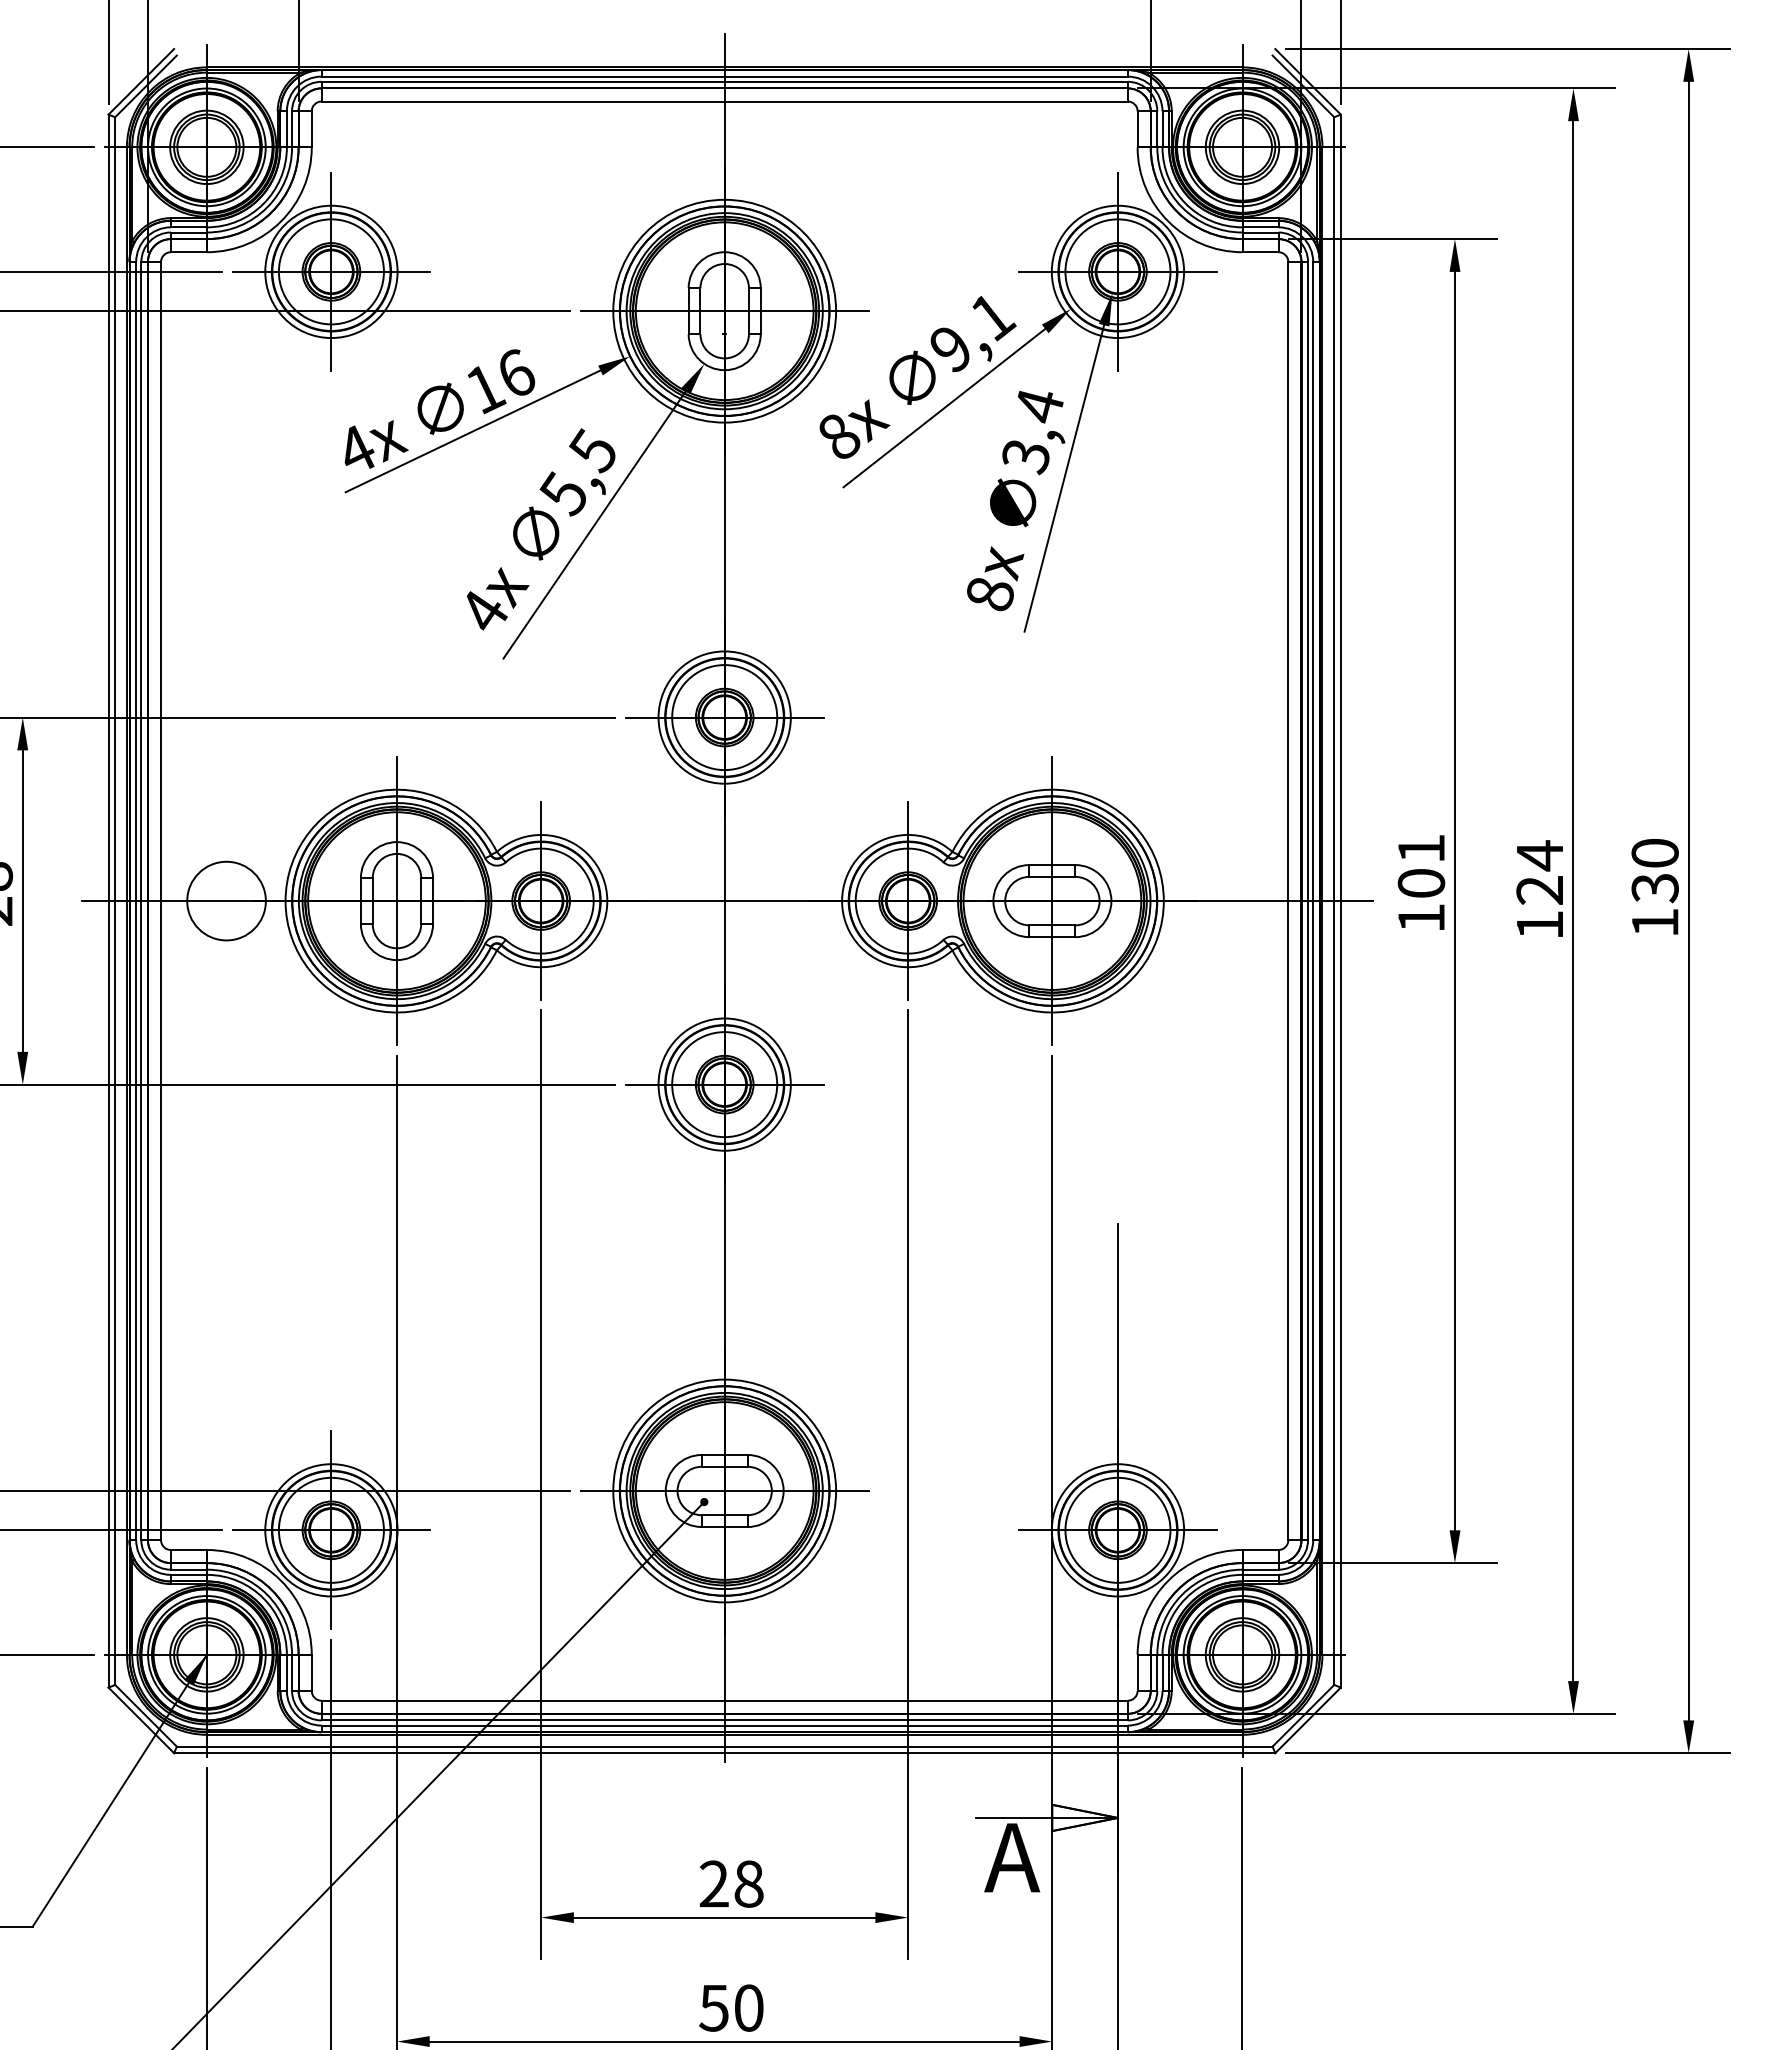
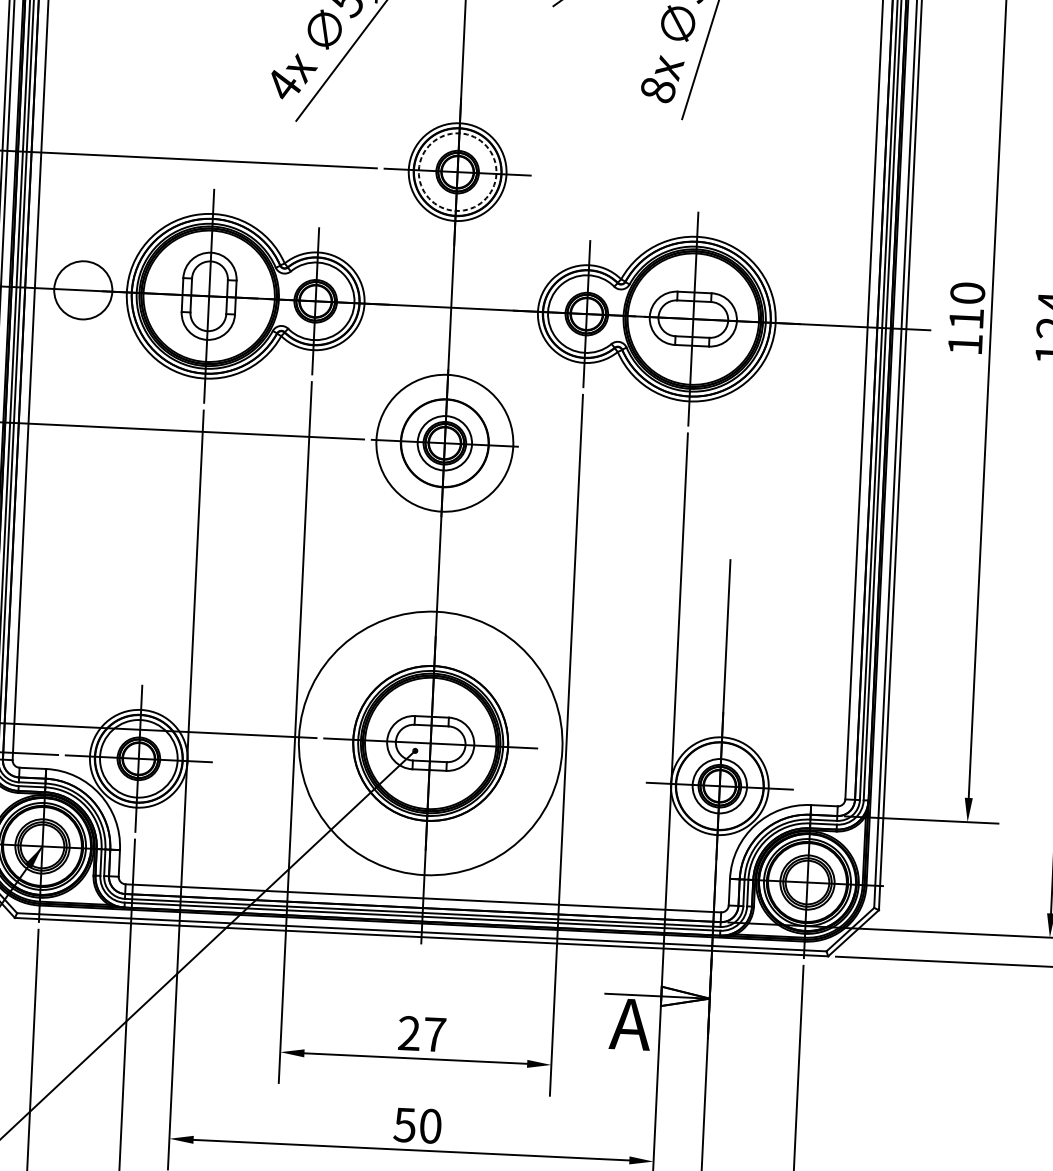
circle: (724, 717) -> (457, 172), solid -> dashed
text: (1421, 865) -> (967, 305), 101 -> 110
circle: (724, 1084) -> (444, 443), size x0.7
circle: (724, 1084) -> (444, 443), size x1.4
circle: (724, 1490) -> (430, 743), size x1.6
circle: (1117, 1529) -> (719, 785), size x0.7
text: (748, 1883) -> (434, 1034), 28 -> 27

